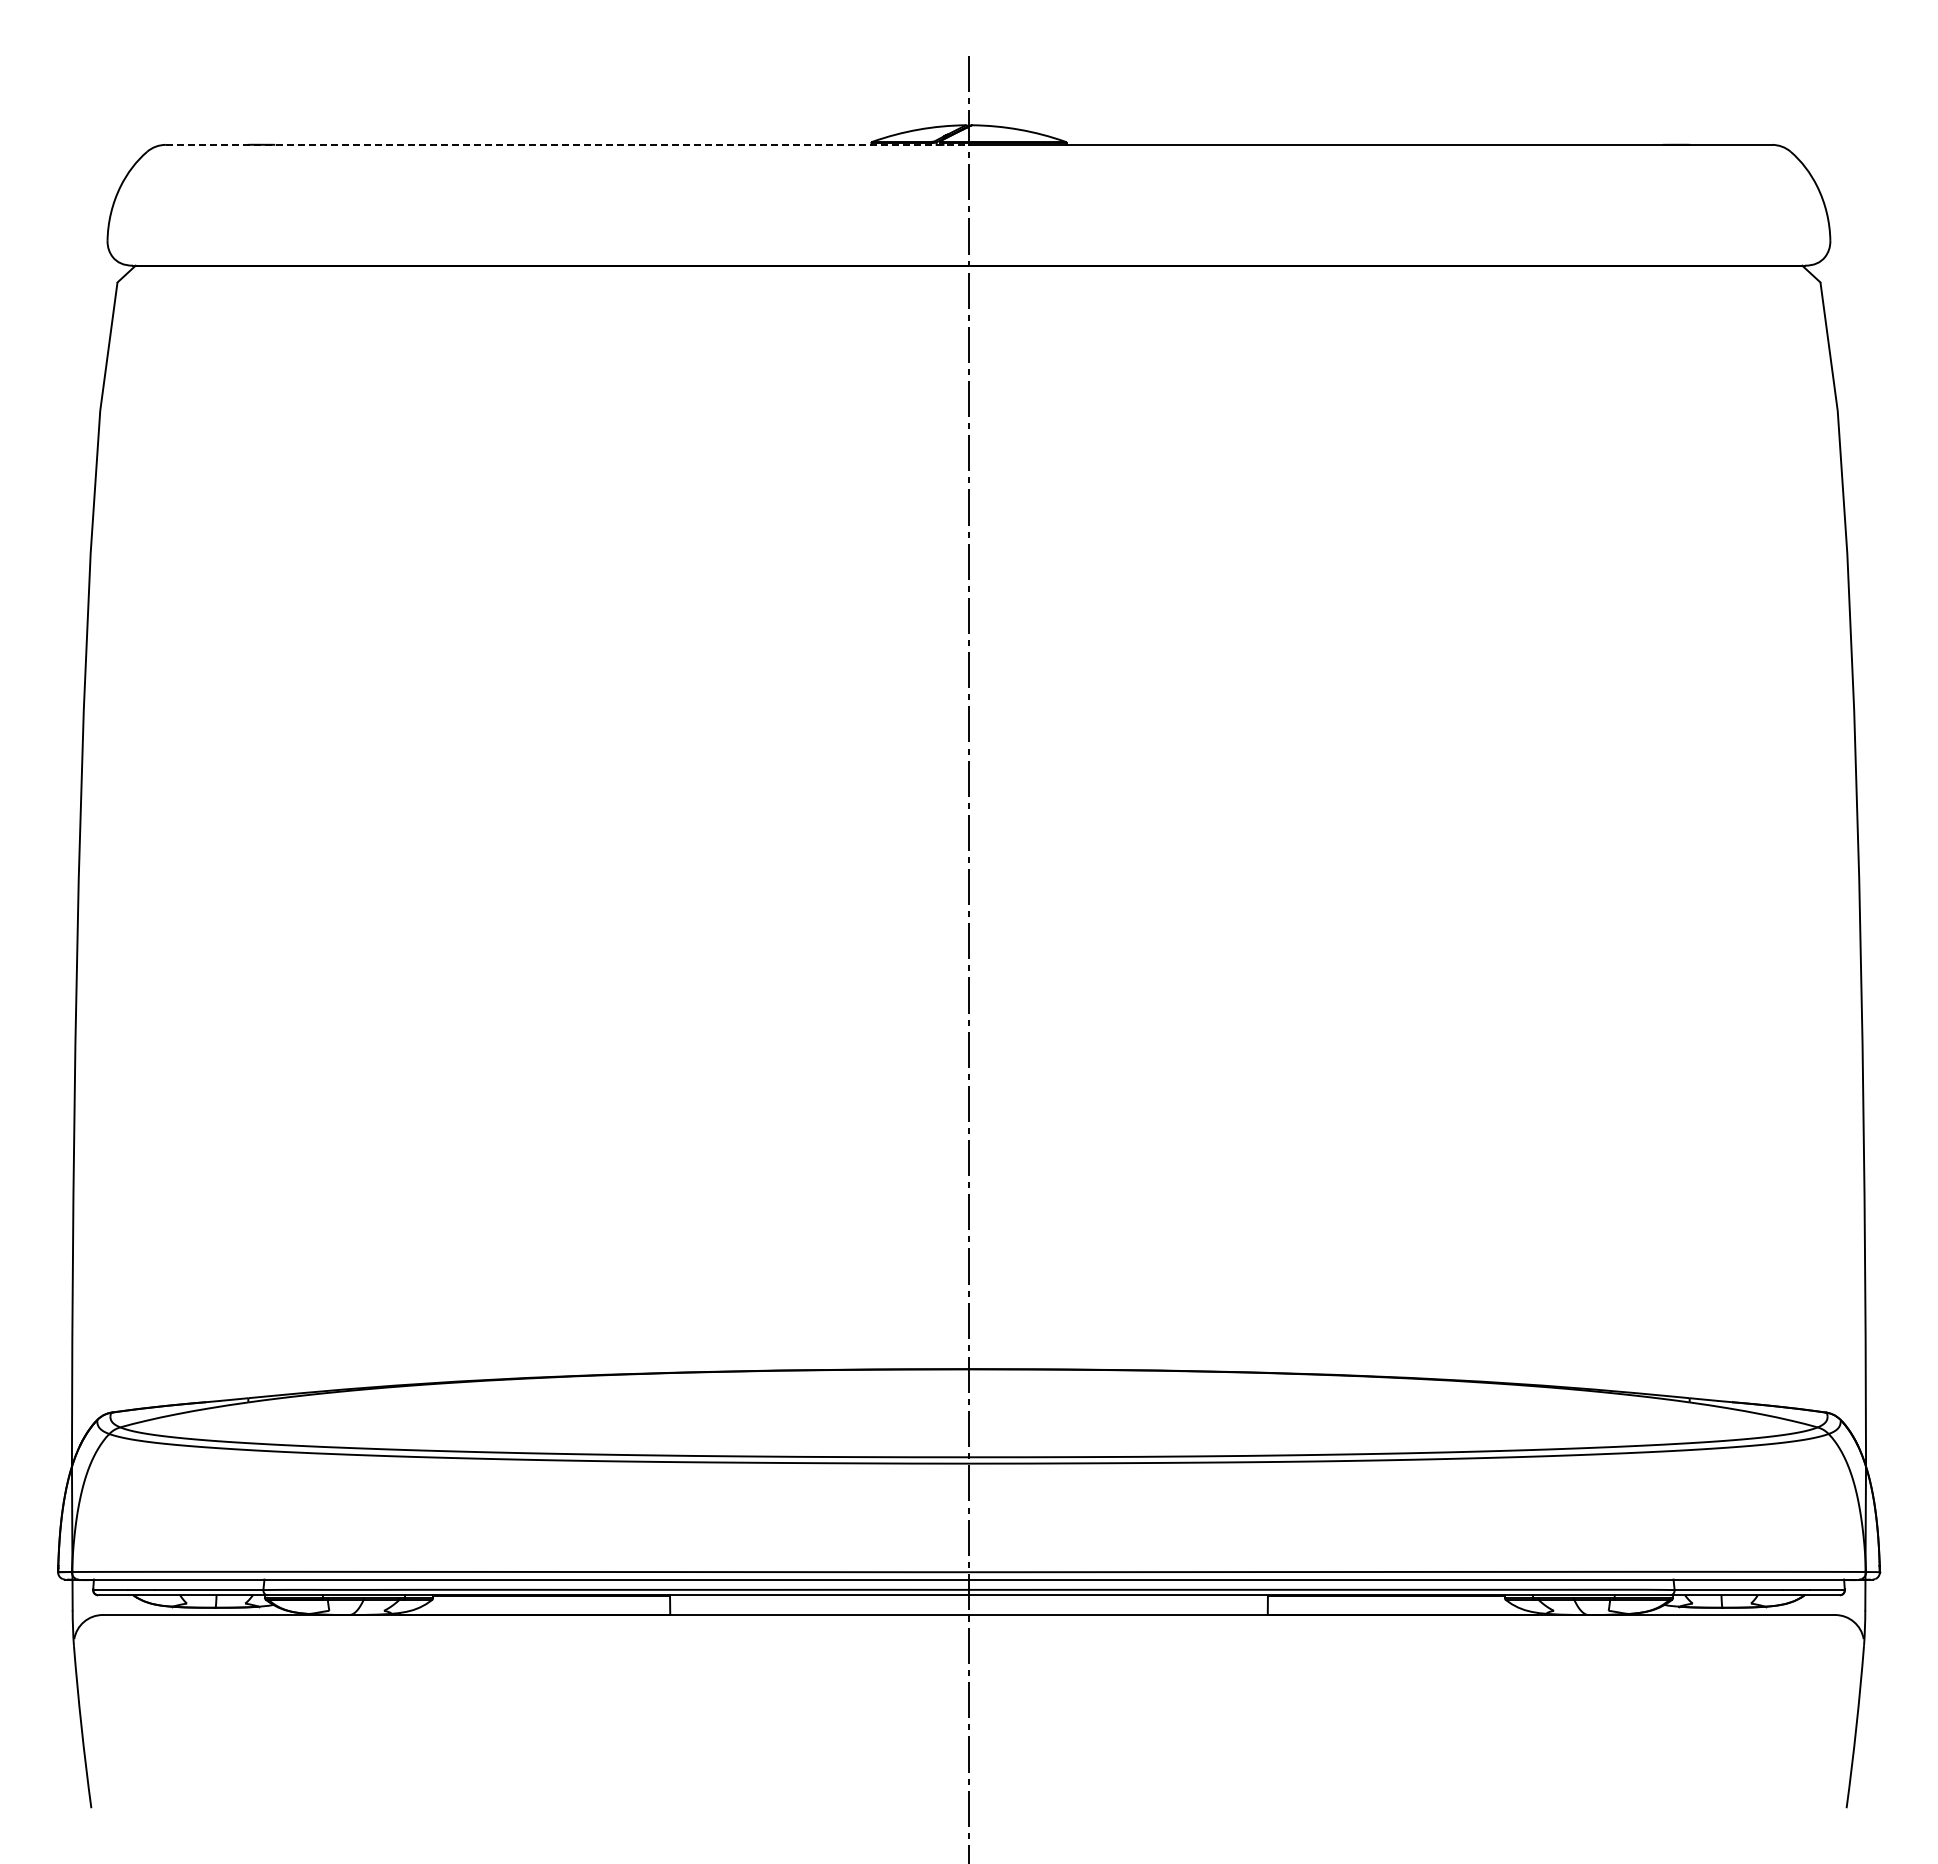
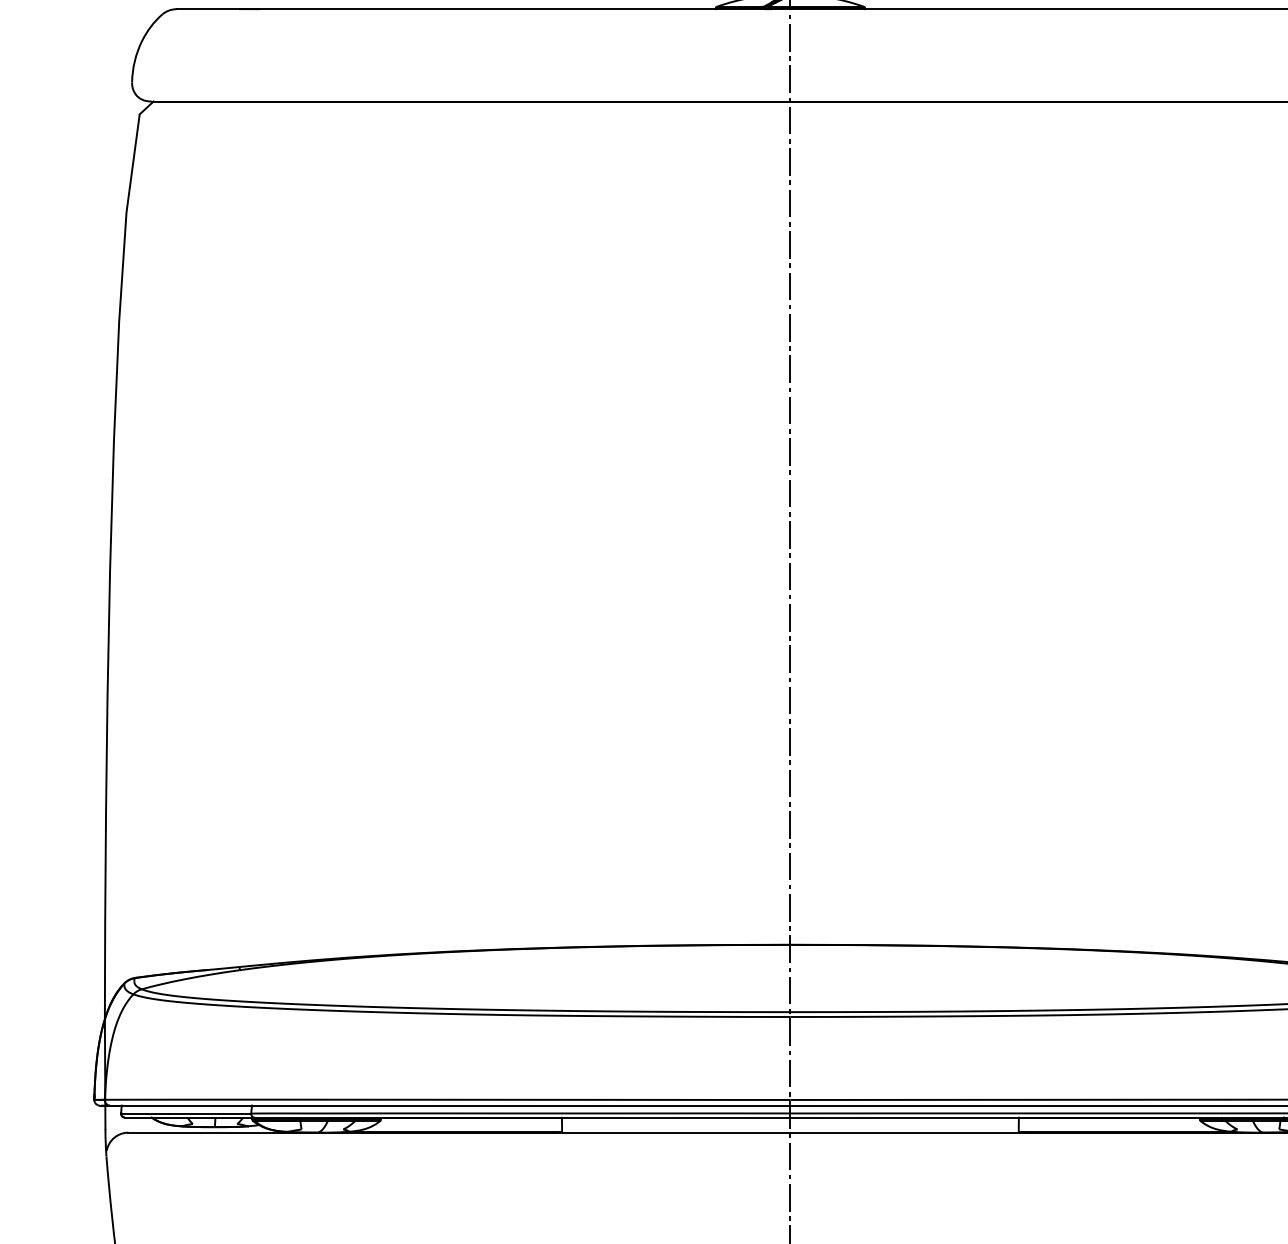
line: (567, 144) -> (483, 8), dashed -> solid

